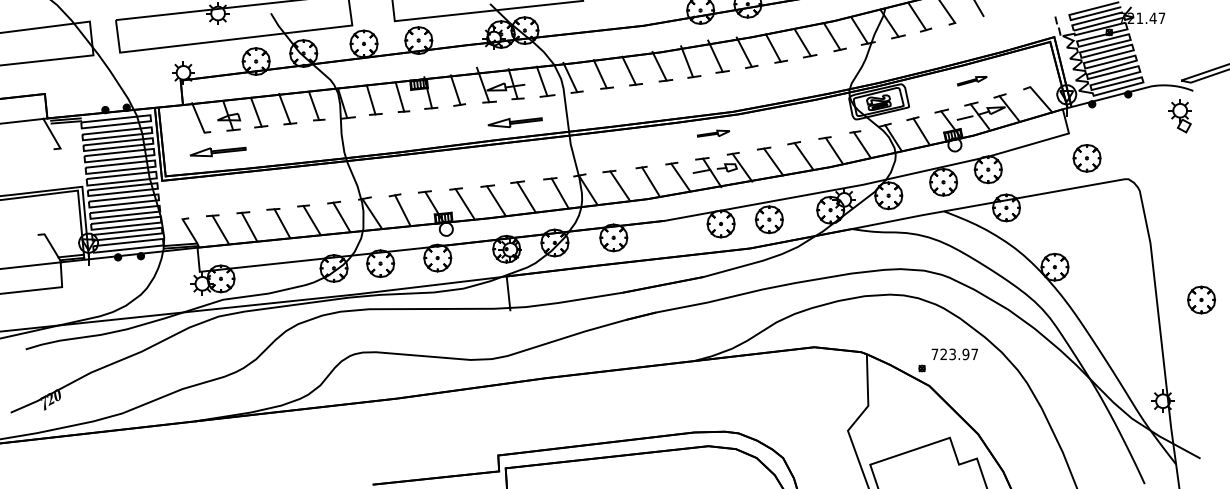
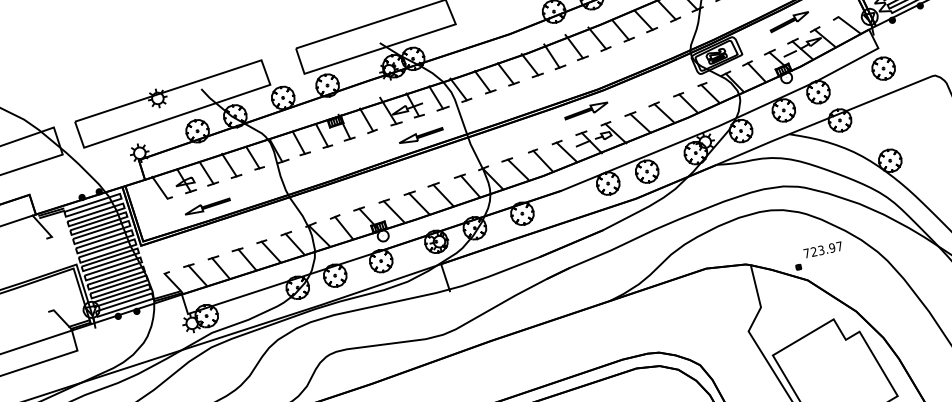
part: (972, 81) -> (789, 22), size x1.67
part: (713, 133) -> (586, 110), size x1.67
part: (217, 151) -> (206, 206), moved
part: (1086, 158) -> (883, 68), moved

